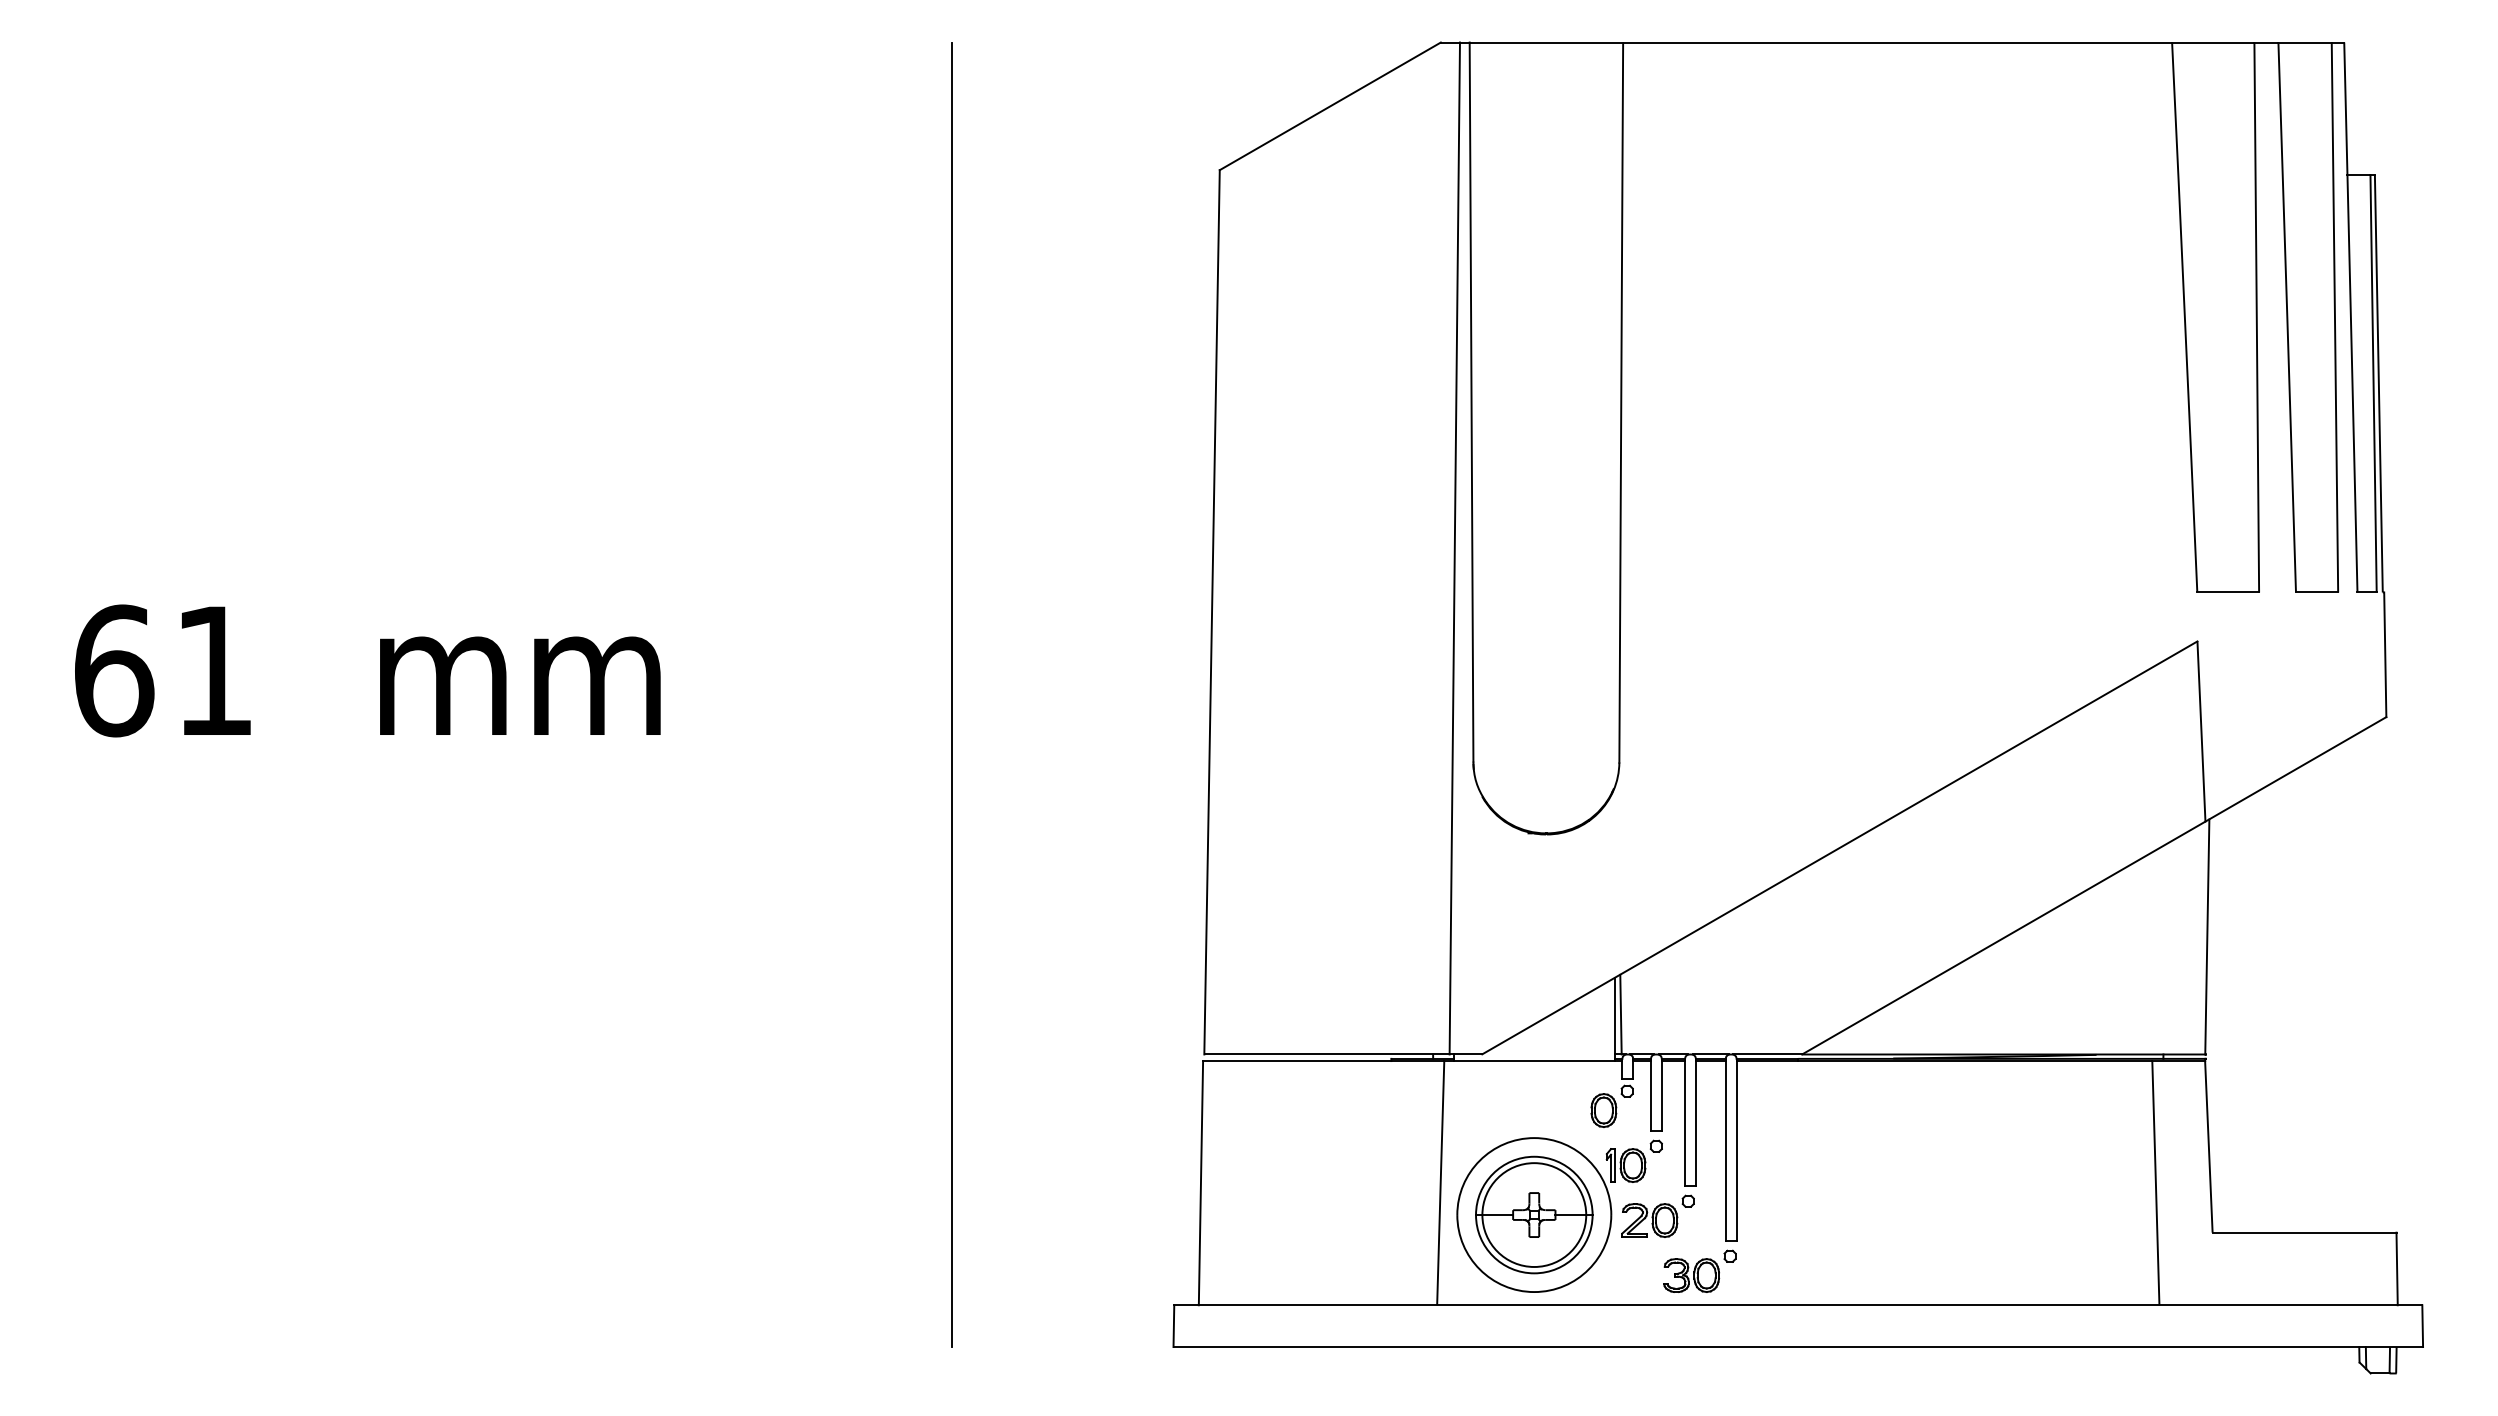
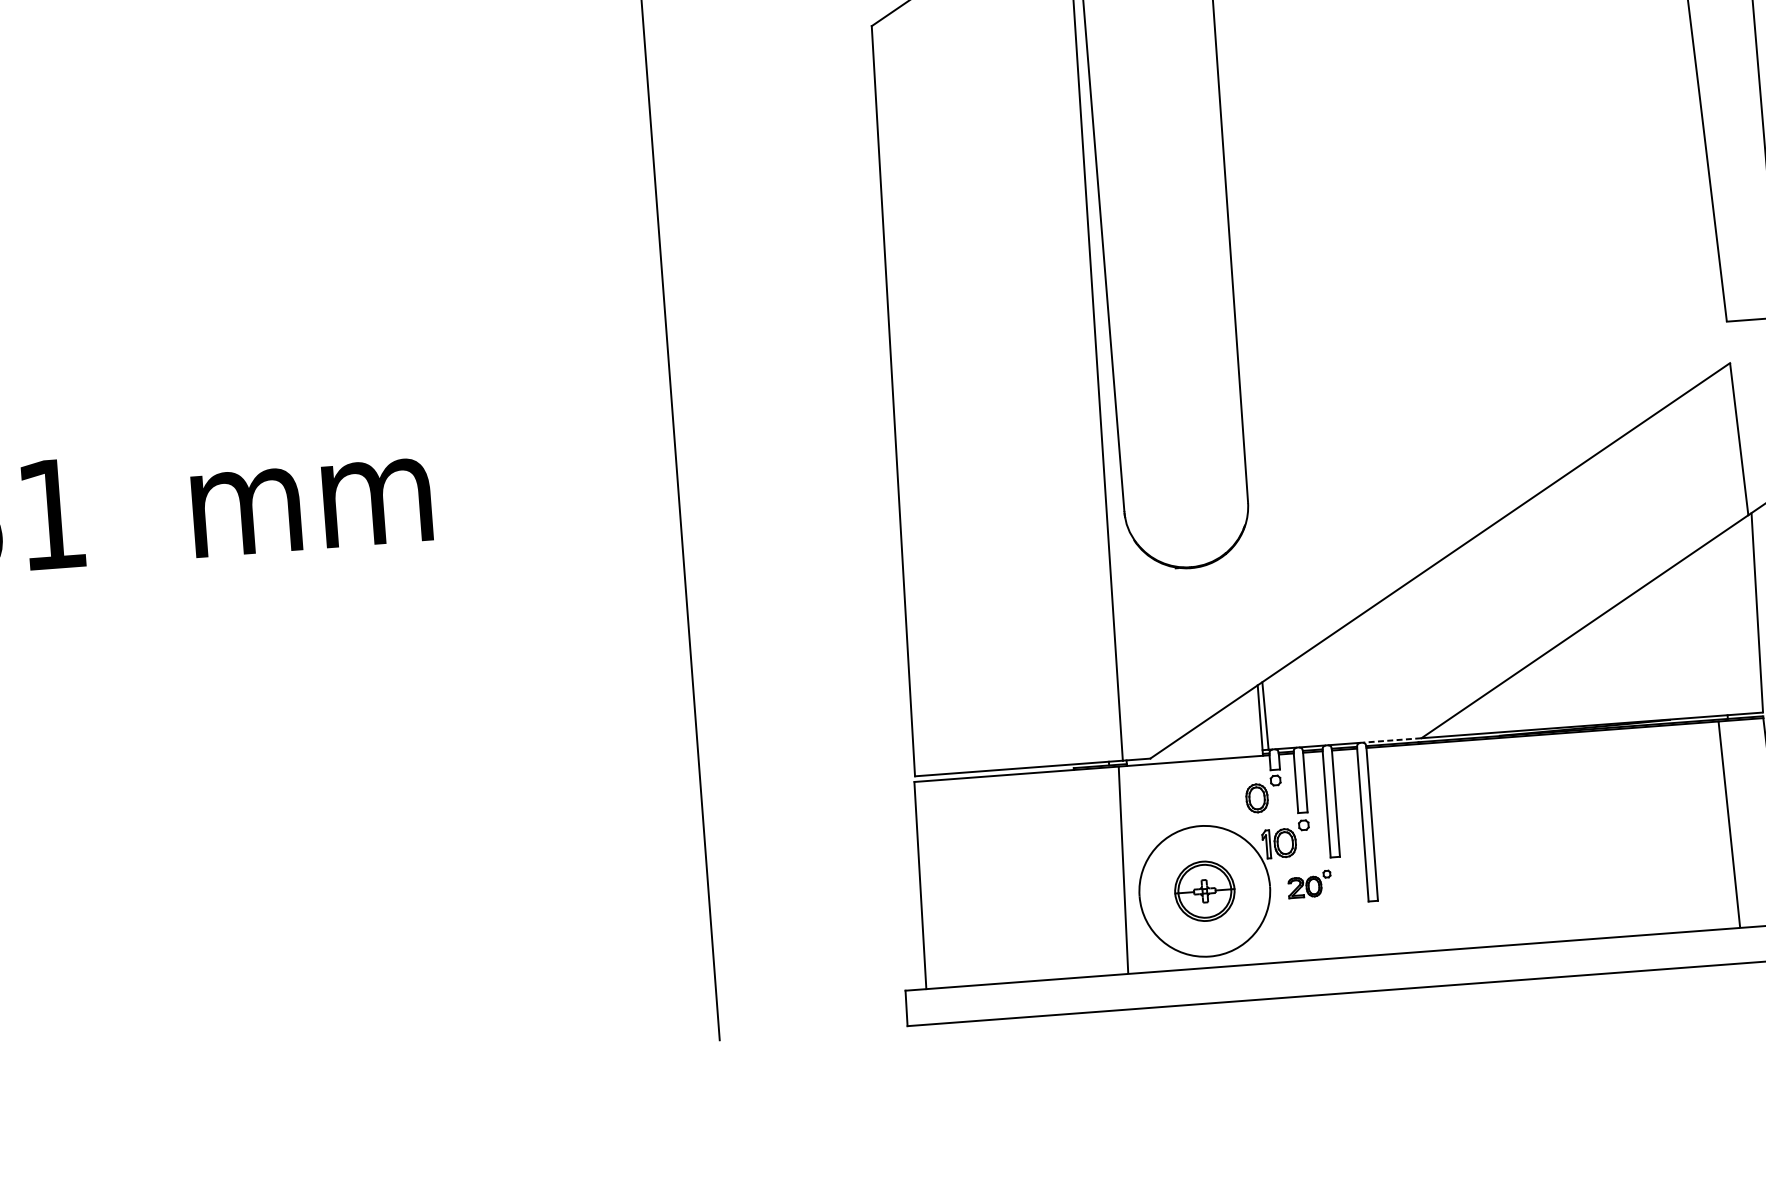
line: (1767, 1054) -> (1392, 740), solid -> dashed
part: (1534, 1214) -> (1204, 890), size x0.6
part: (1657, 1215) -> (1309, 883), size x0.7
part: (1699, 1270) -> (1348, 927), removed

